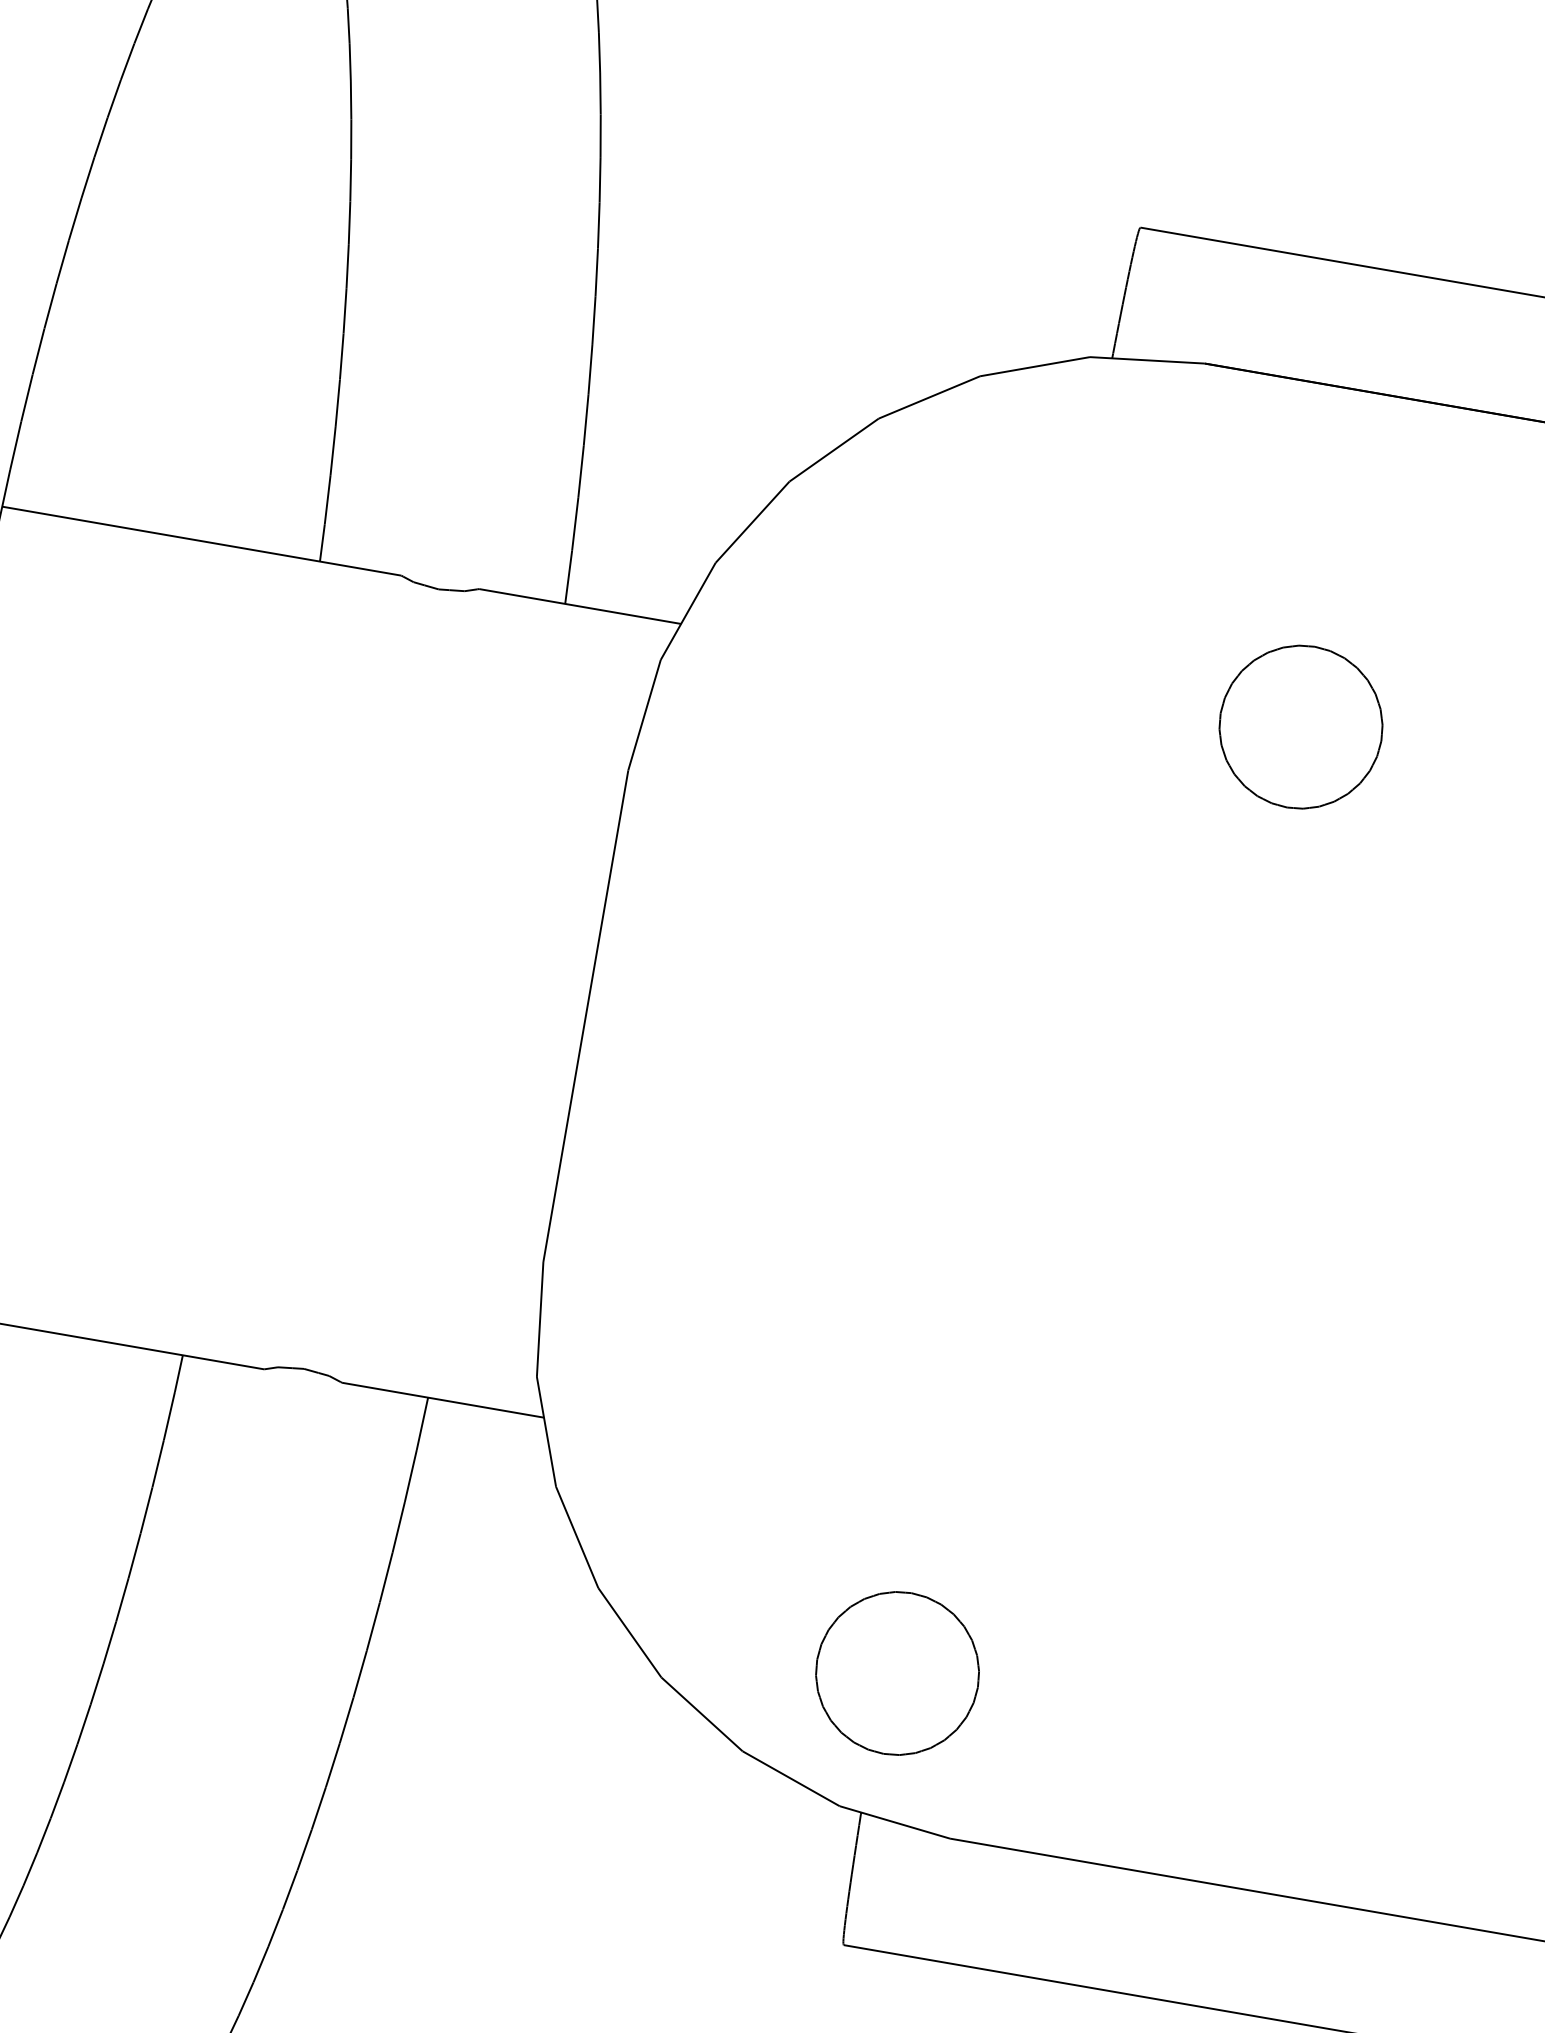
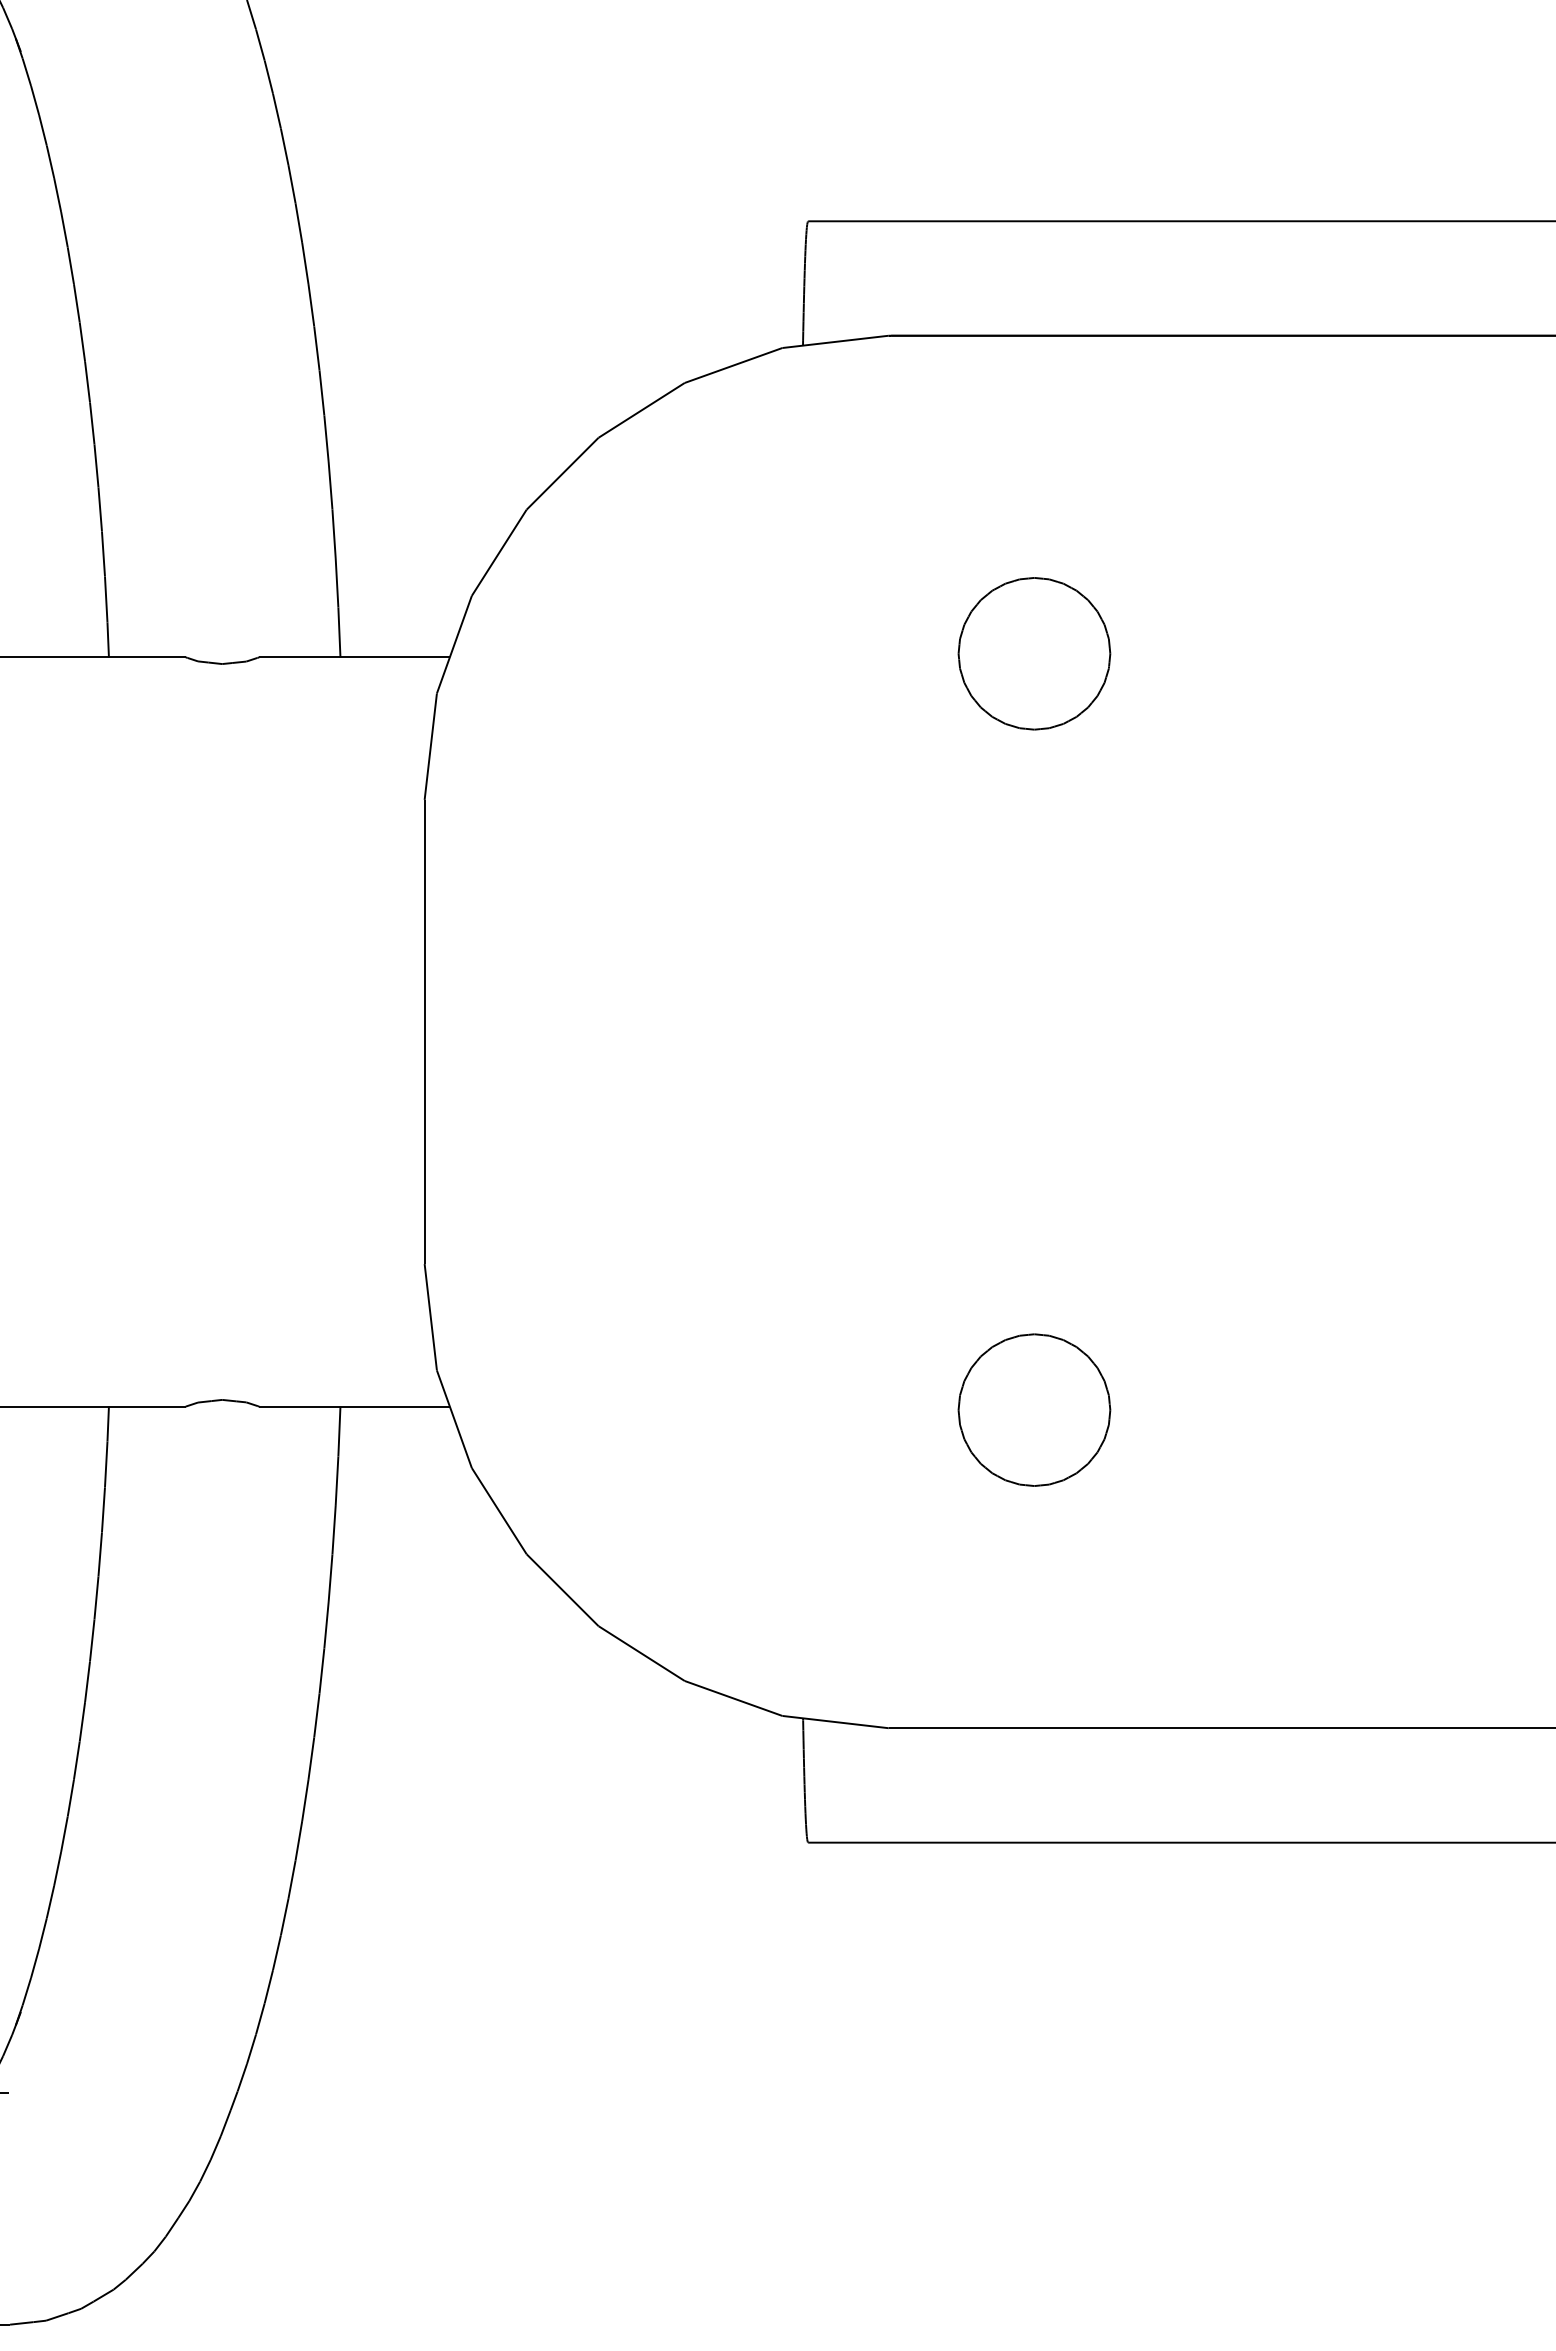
part: (897, 1672) -> (1034, 1409), moved

